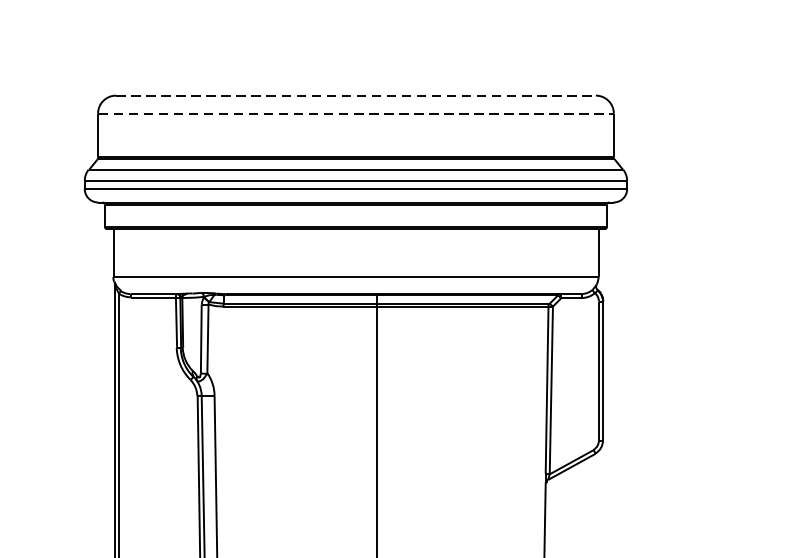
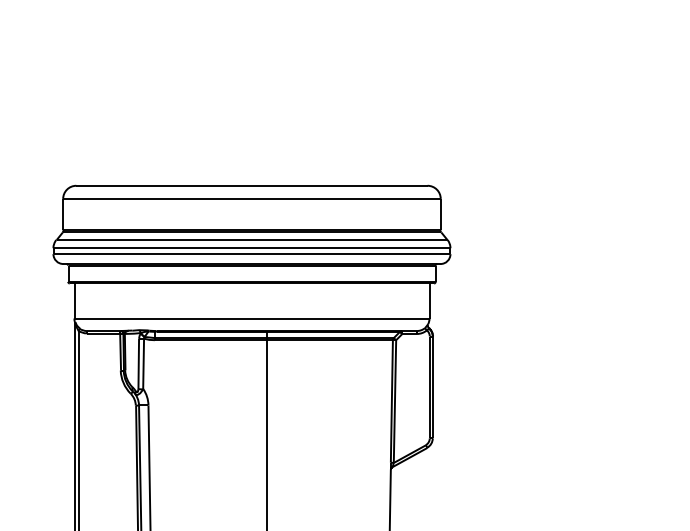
line: (356, 96) -> (252, 186), dashed -> solid
line: (356, 114) -> (252, 199), dashed -> solid

